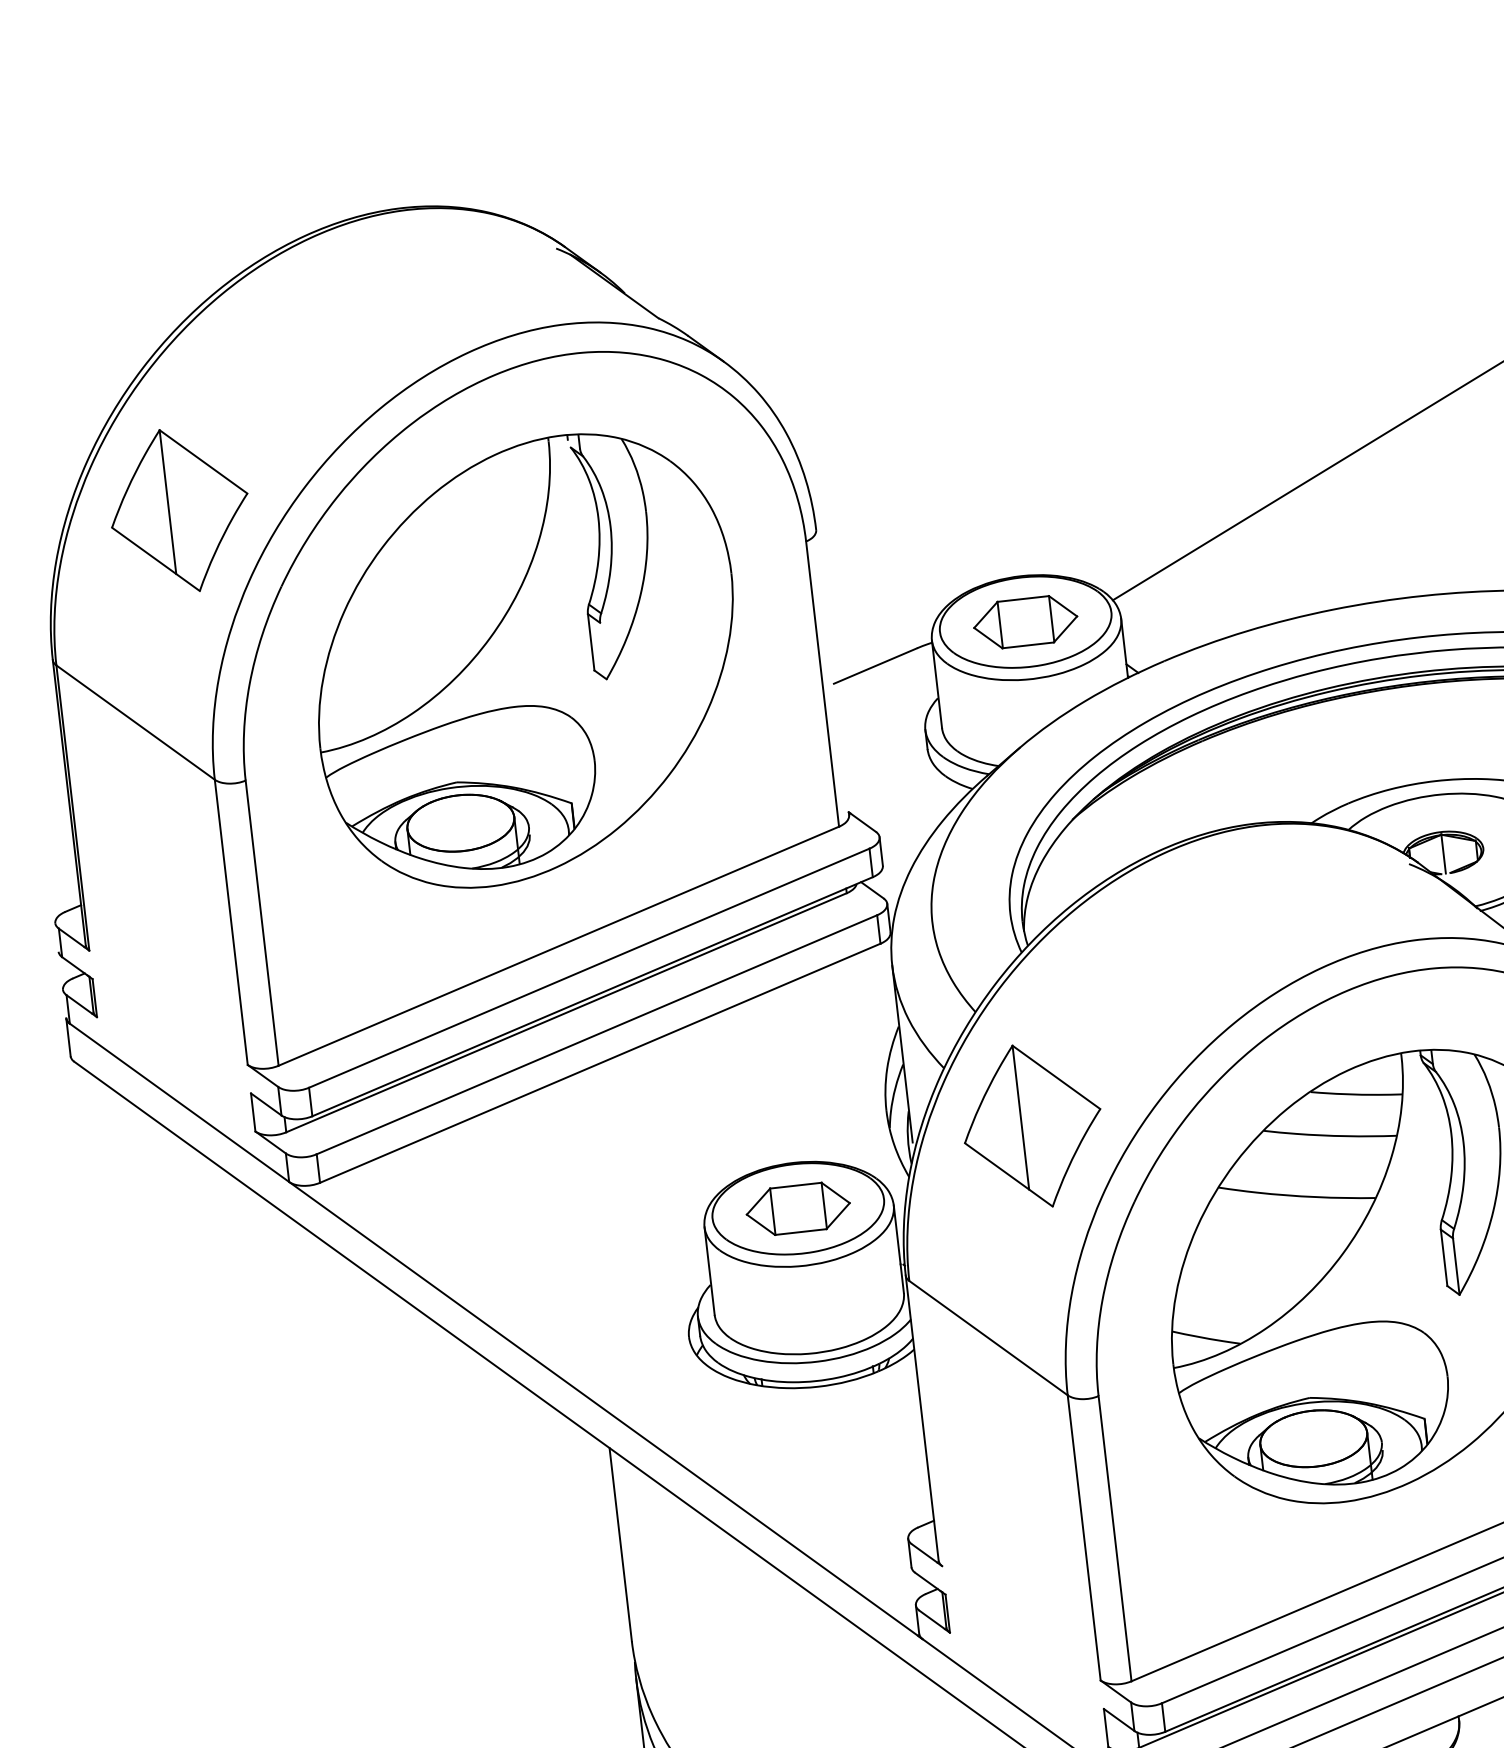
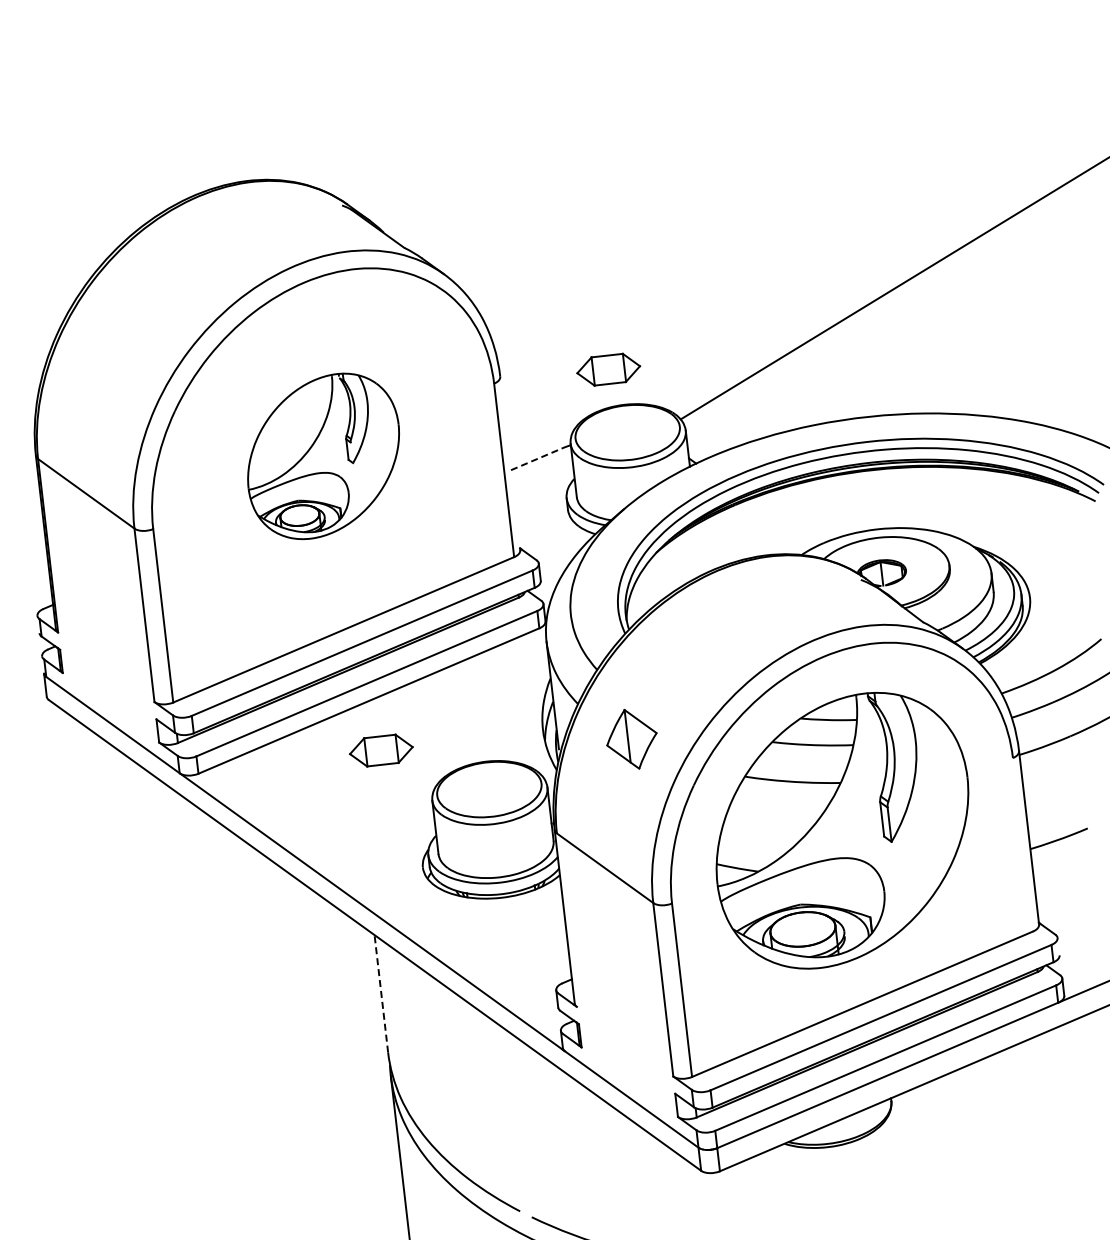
part: (178, 510) -> (112, 364), removed
part: (1025, 621) -> (608, 369), moved
part: (525, 661) -> (323, 456), size x0.6
line: (875, 666) -> (536, 459), solid -> dashed
part: (1031, 1126) -> (631, 739), size x0.6
part: (798, 1208) -> (381, 750), moved
line: (620, 1544) -> (381, 993), solid -> dashed

